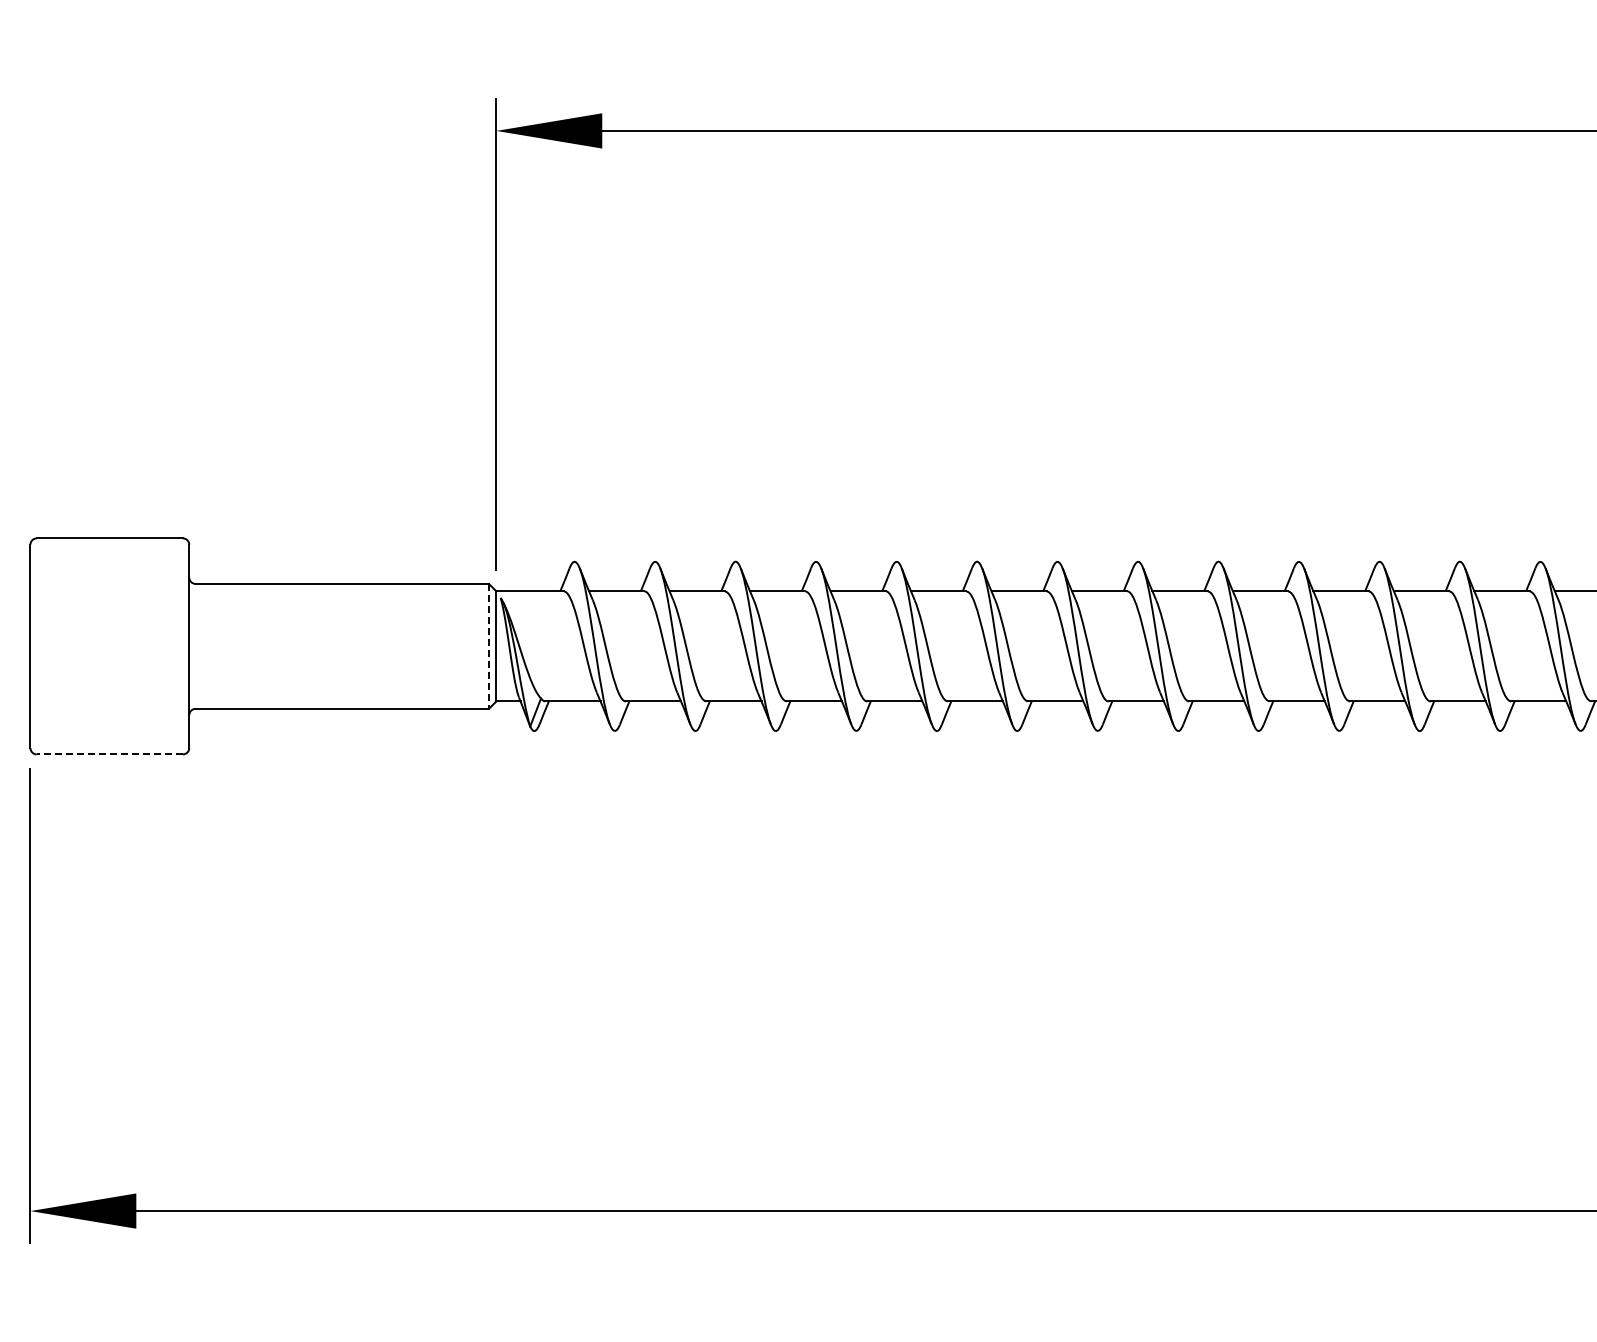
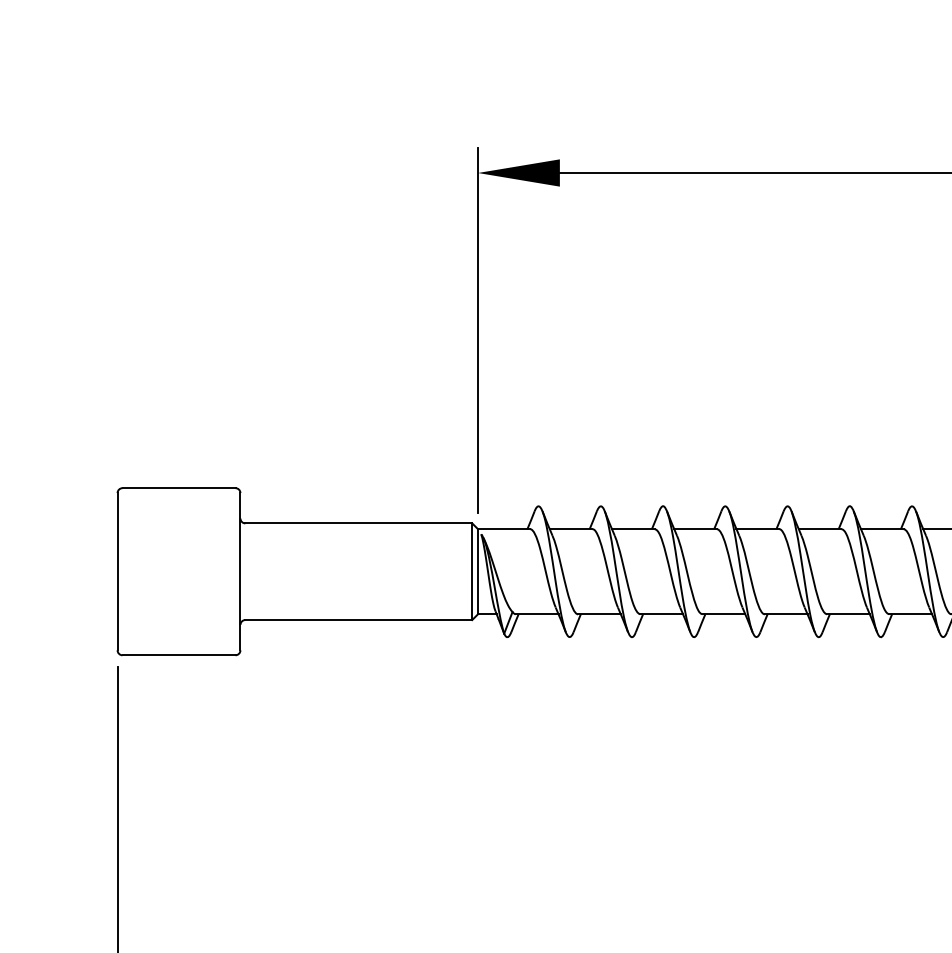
line: (488, 646) -> (471, 571), dashed -> solid
line: (109, 754) -> (178, 655), dashed -> solid

